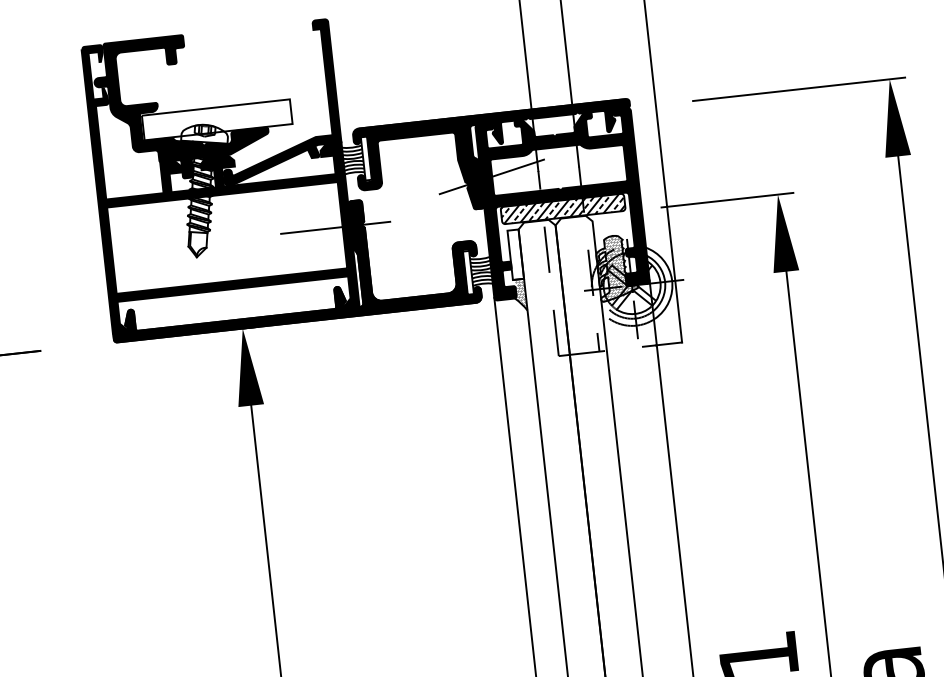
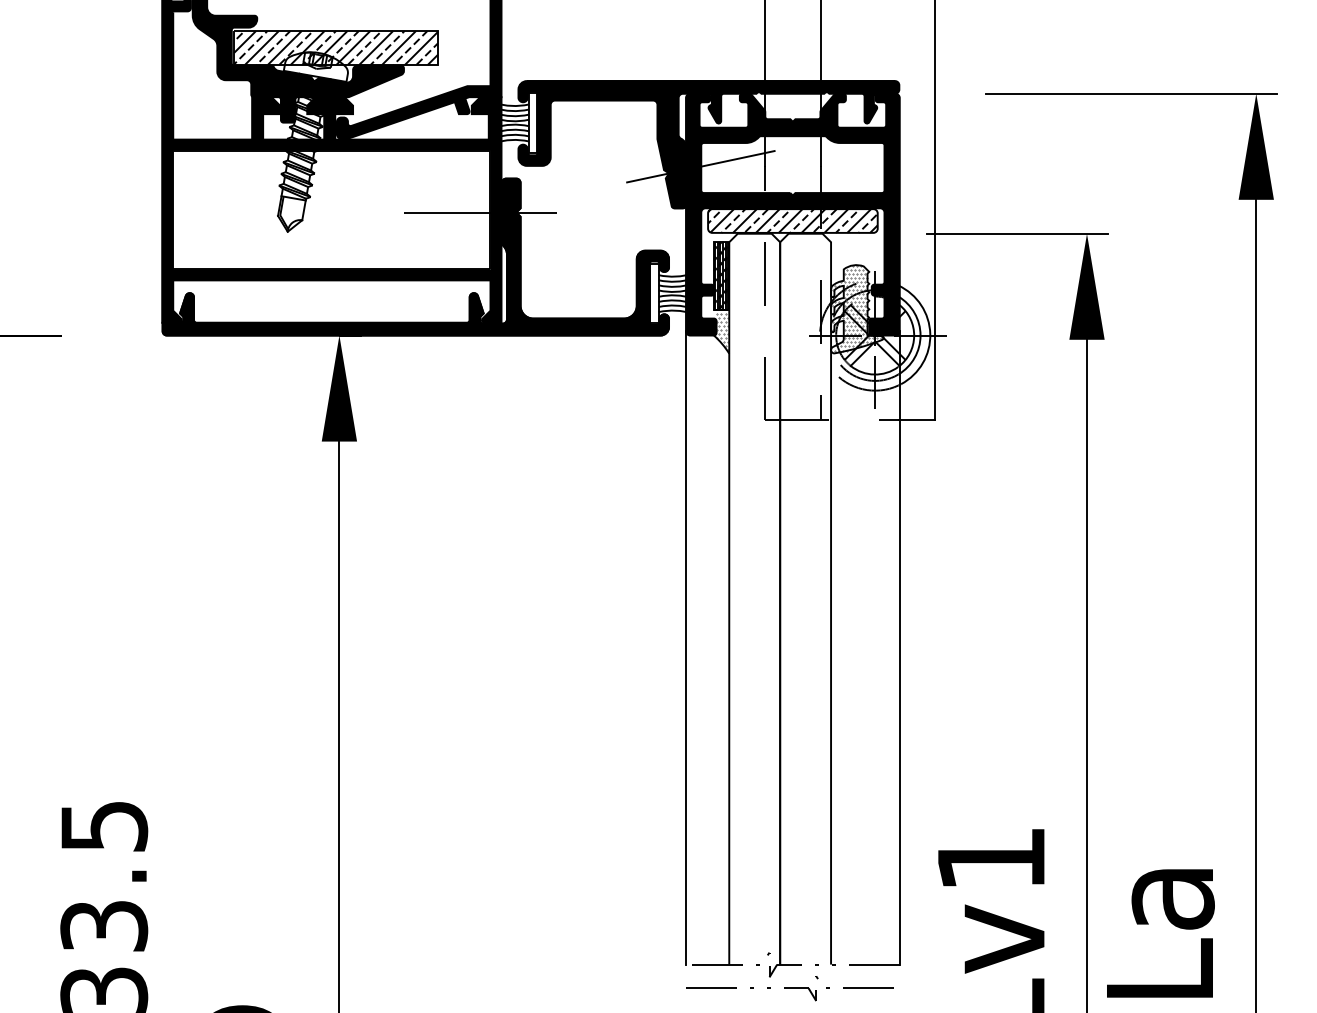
hatch: (216, 119) -> (335, 47), added
hatch: (514, 255) -> (720, 276), added

